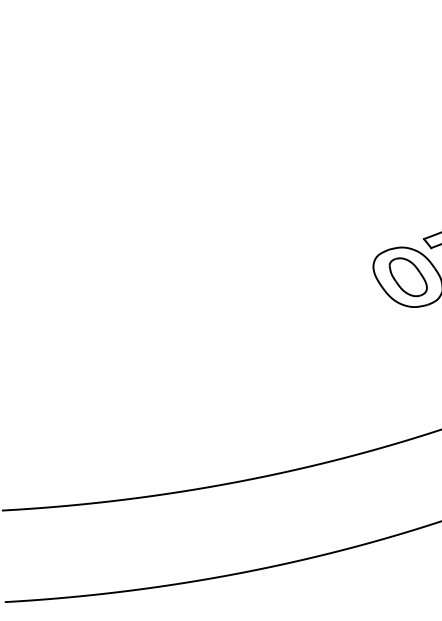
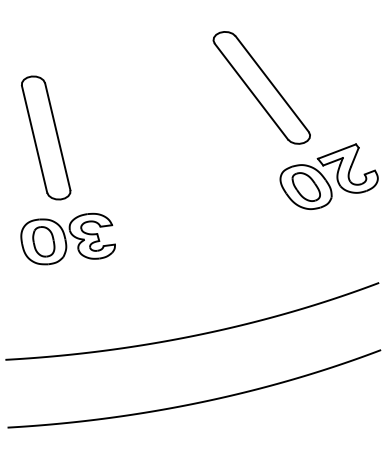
part: (347, 142) -> (261, 87), added
part: (57, 210) -> (46, 137), added
part: (85, 346) -> (67, 238), added

